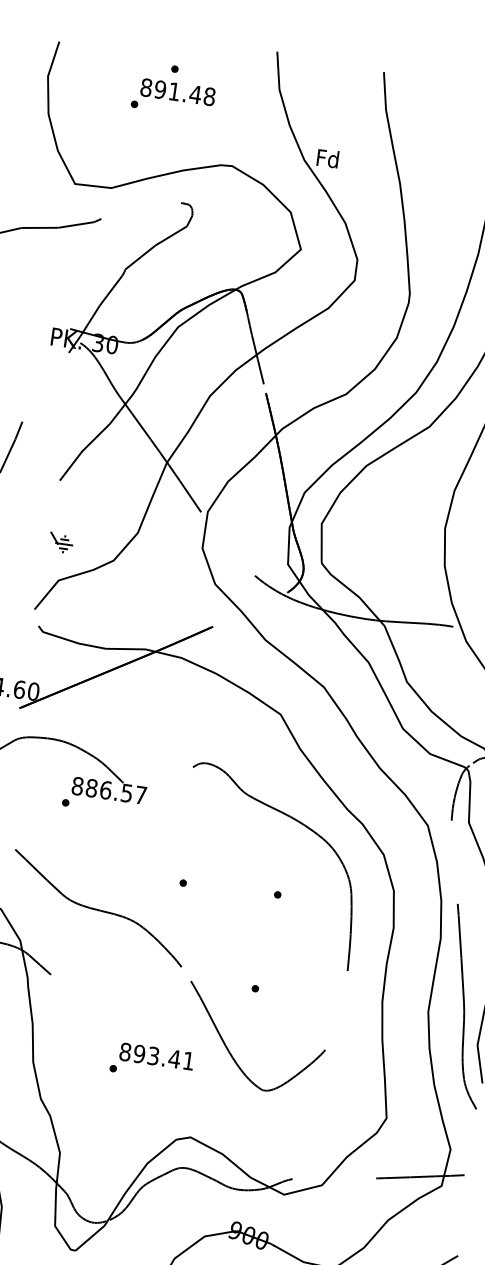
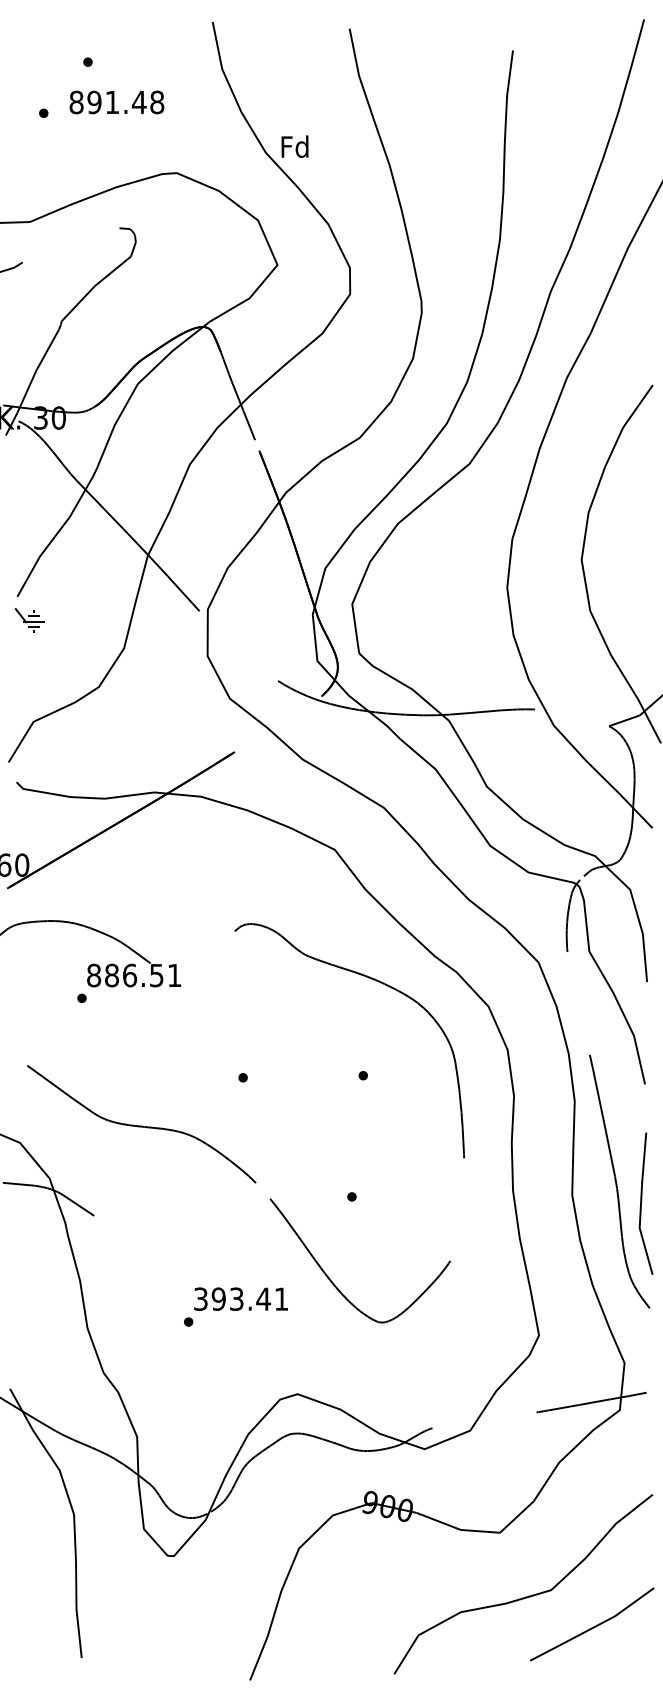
text: (177, 92) -> (116, 102), moved
part: (60, 542) -> (29, 620), moved
text: (140, 795) -> (174, 975), 886.57 -> 886.51
text: (125, 1051) -> (200, 1298), 893.41 -> 393.41

